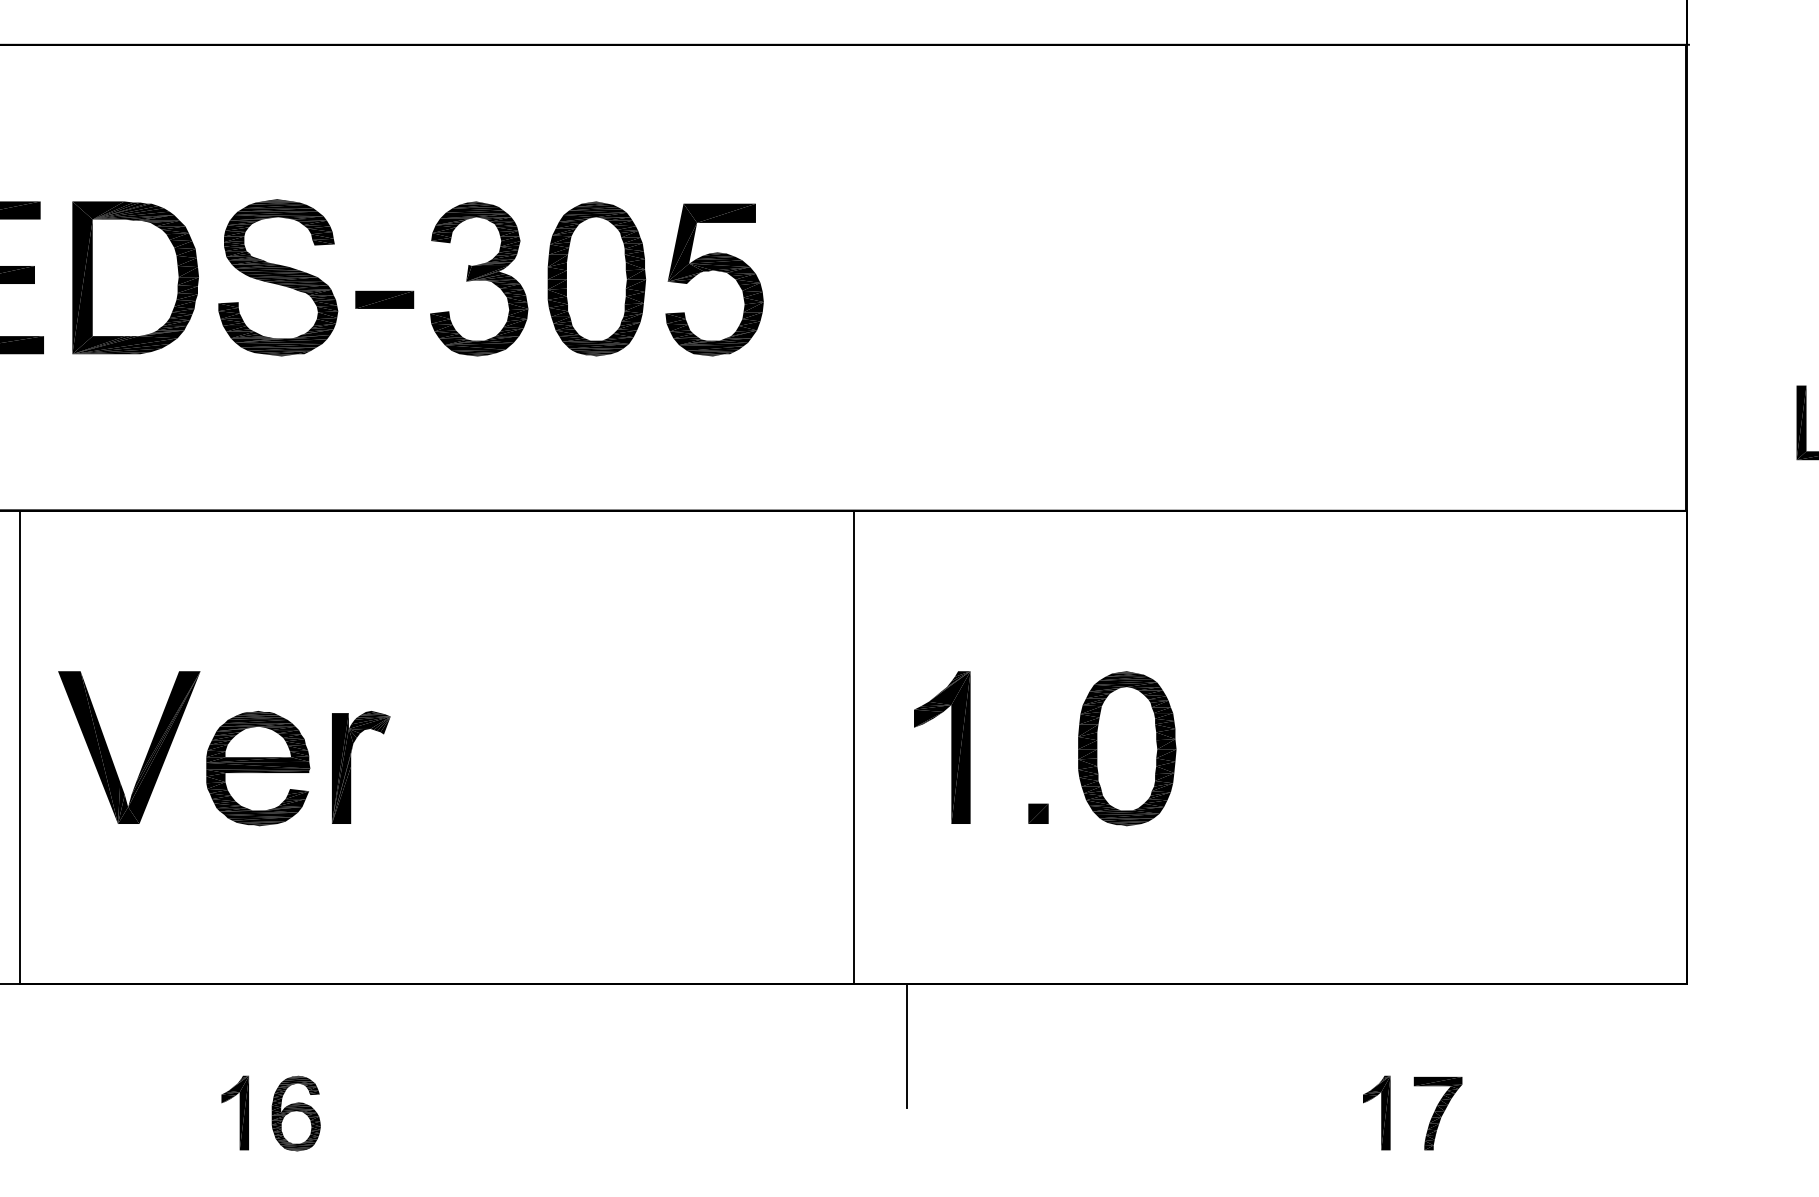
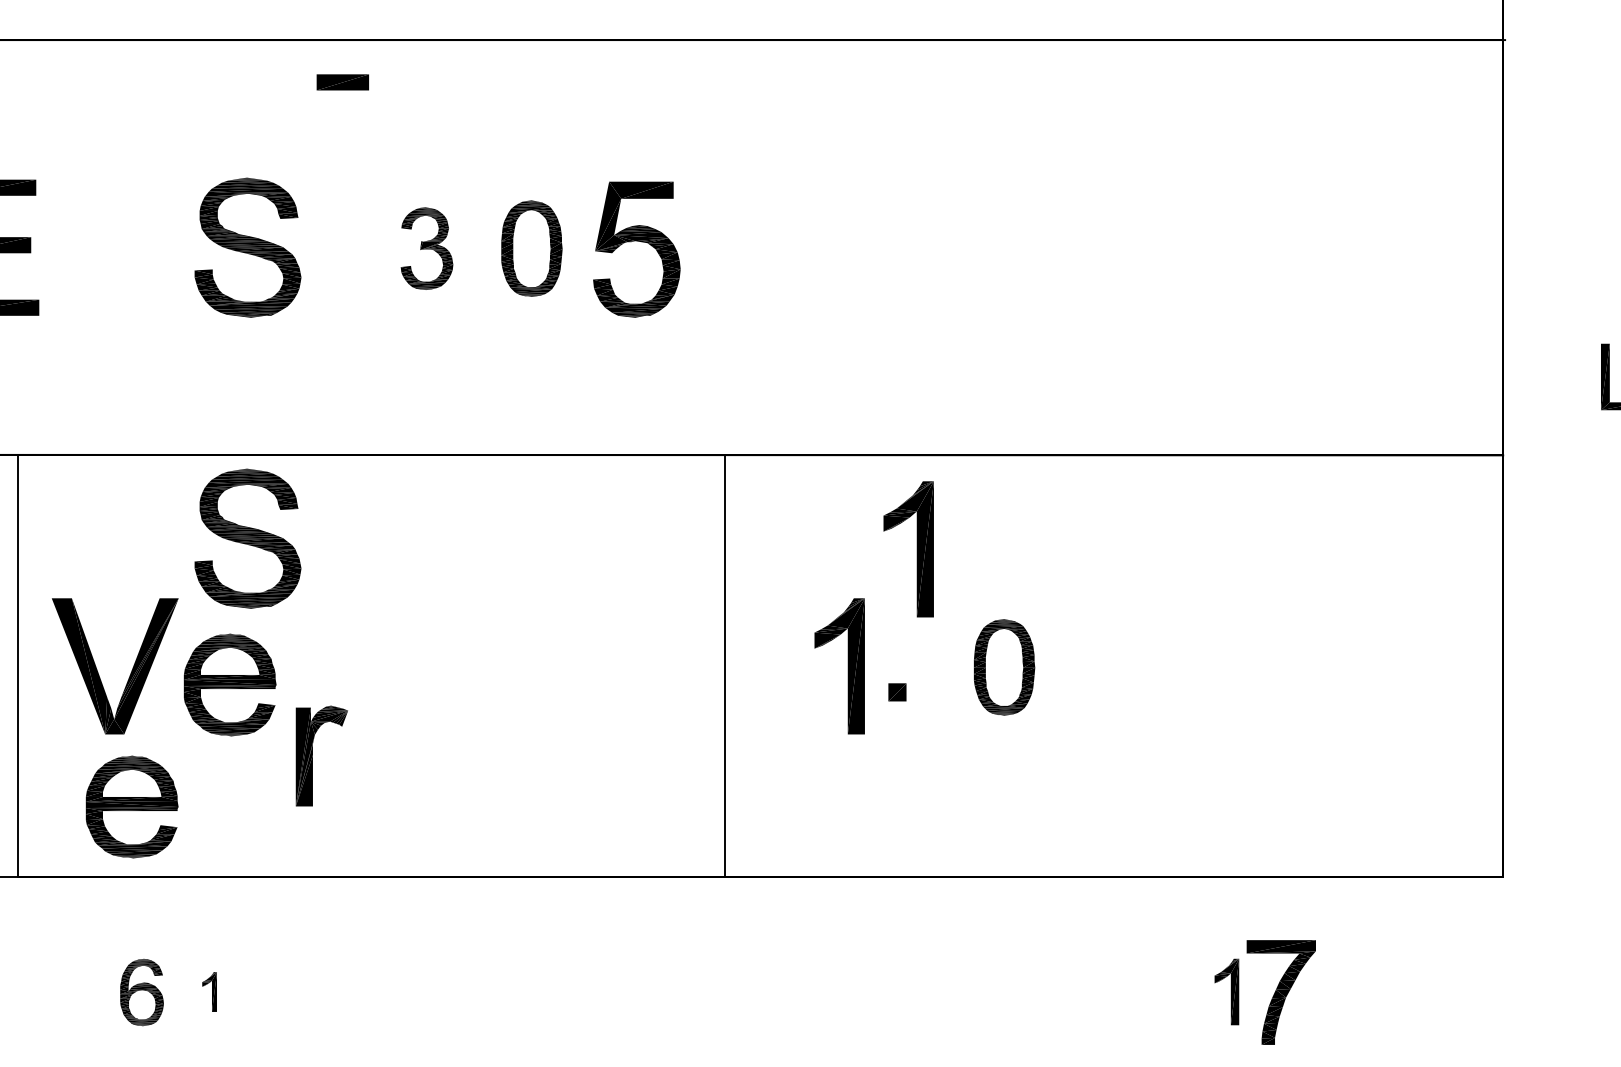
part: (135, 277) -> (120, 247), removed
part: (478, 278) -> (426, 248), size x0.6
part: (596, 278) -> (531, 248), size x0.7
part: (384, 299) -> (342, 82), moved
part: (277, 604) -> (247, 538), added
part: (1028, 616) -> (916, 549), added
line: (853, 747) -> (724, 666), moved
part: (1127, 748) -> (1004, 667), size x0.7
part: (350, 766) -> (312, 755), moved
part: (1038, 813) -> (897, 692), moved
part: (147, 904) -> (131, 806), added
line: (907, 1045) -> (808, 931), removed
part: (235, 1112) -> (209, 991), size x0.6
part: (295, 1113) -> (141, 992), moved
part: (1438, 1113) -> (1281, 992), size x1.6

